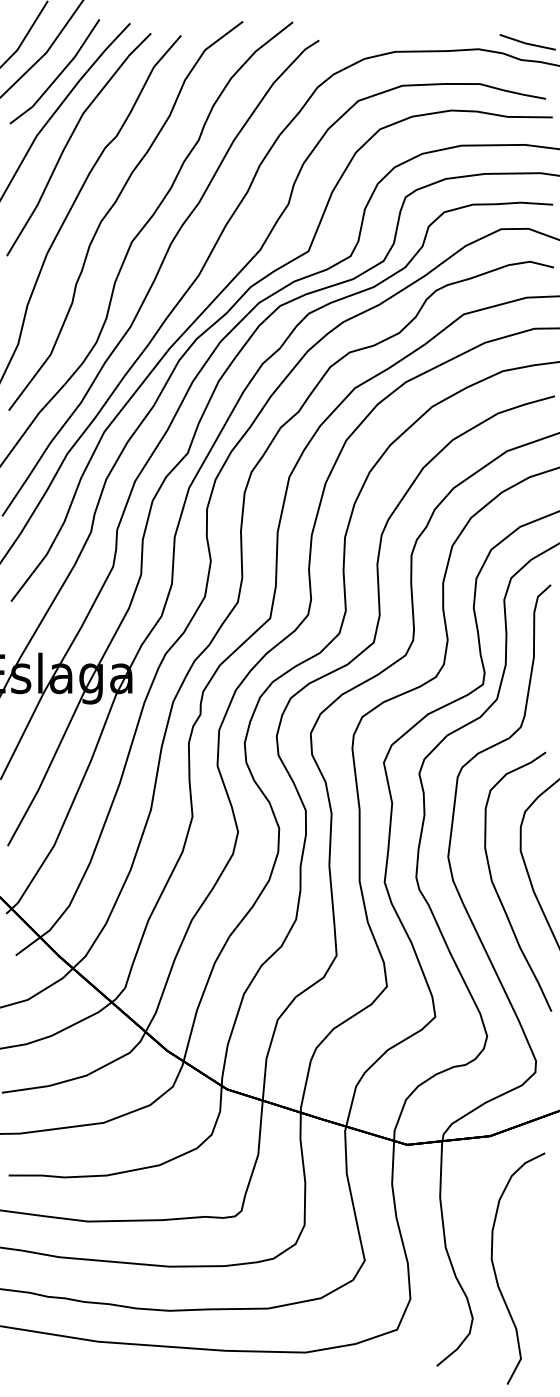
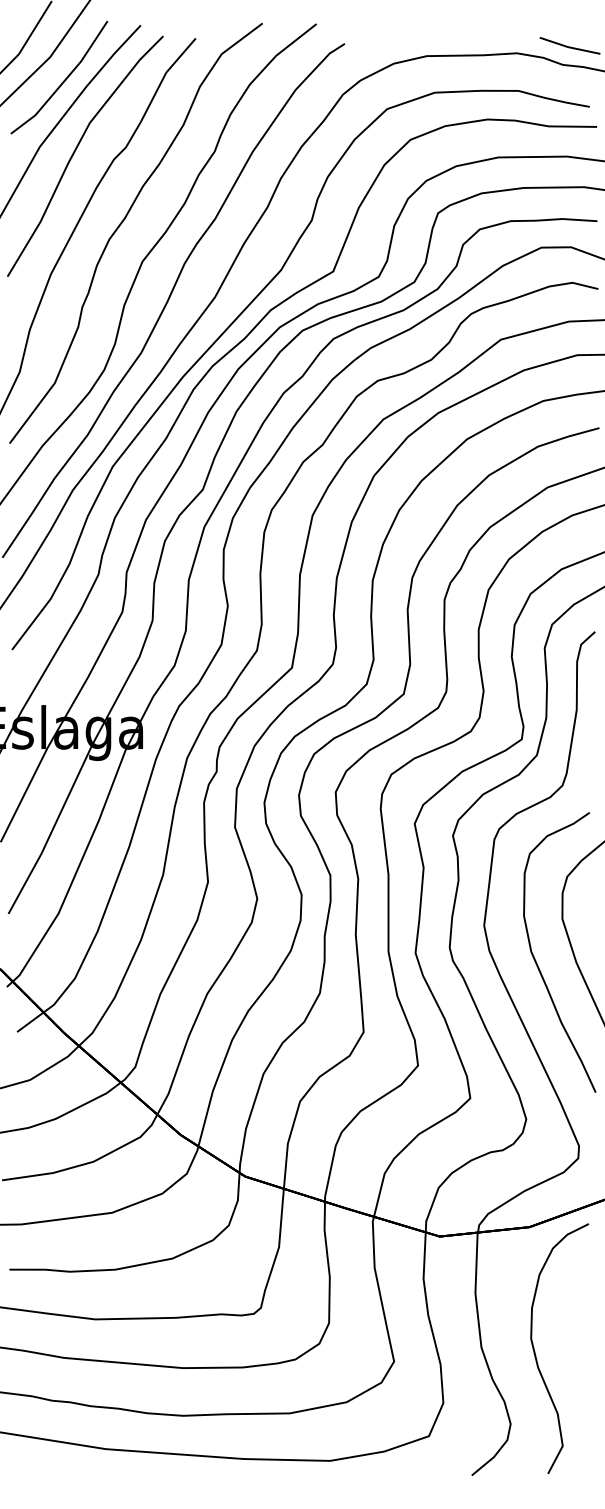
curve: (496, 1274) -> (536, 1354), moved

